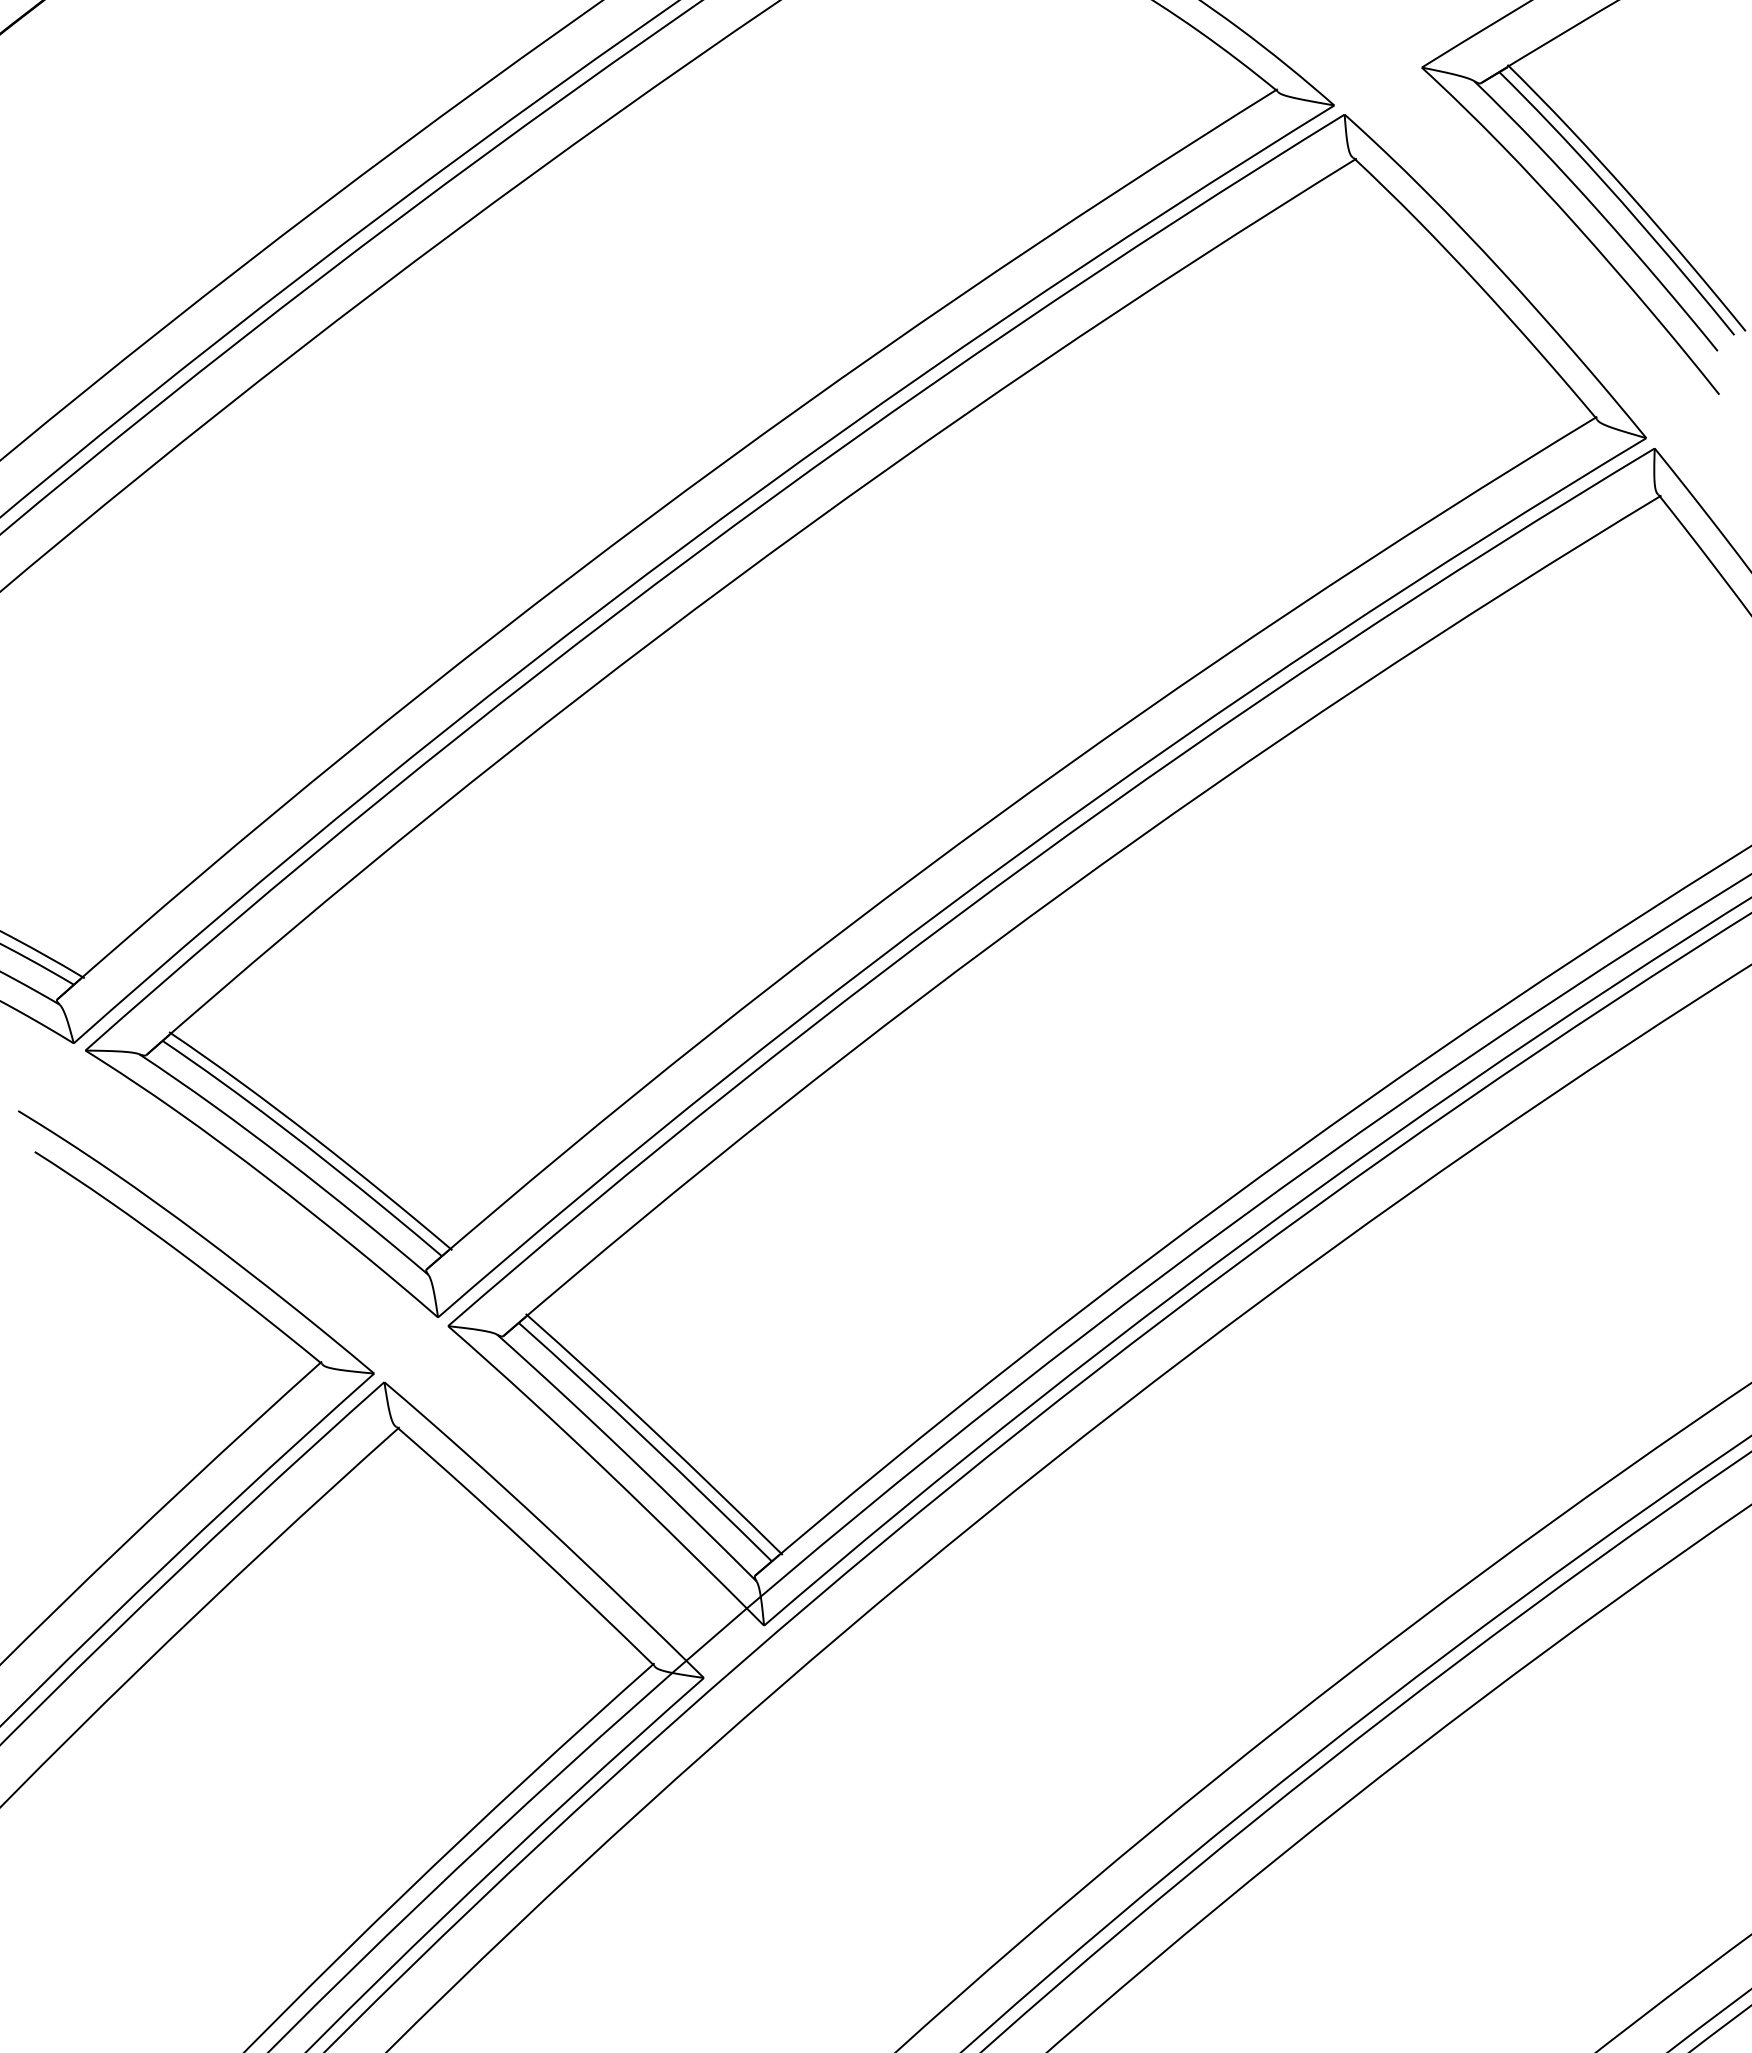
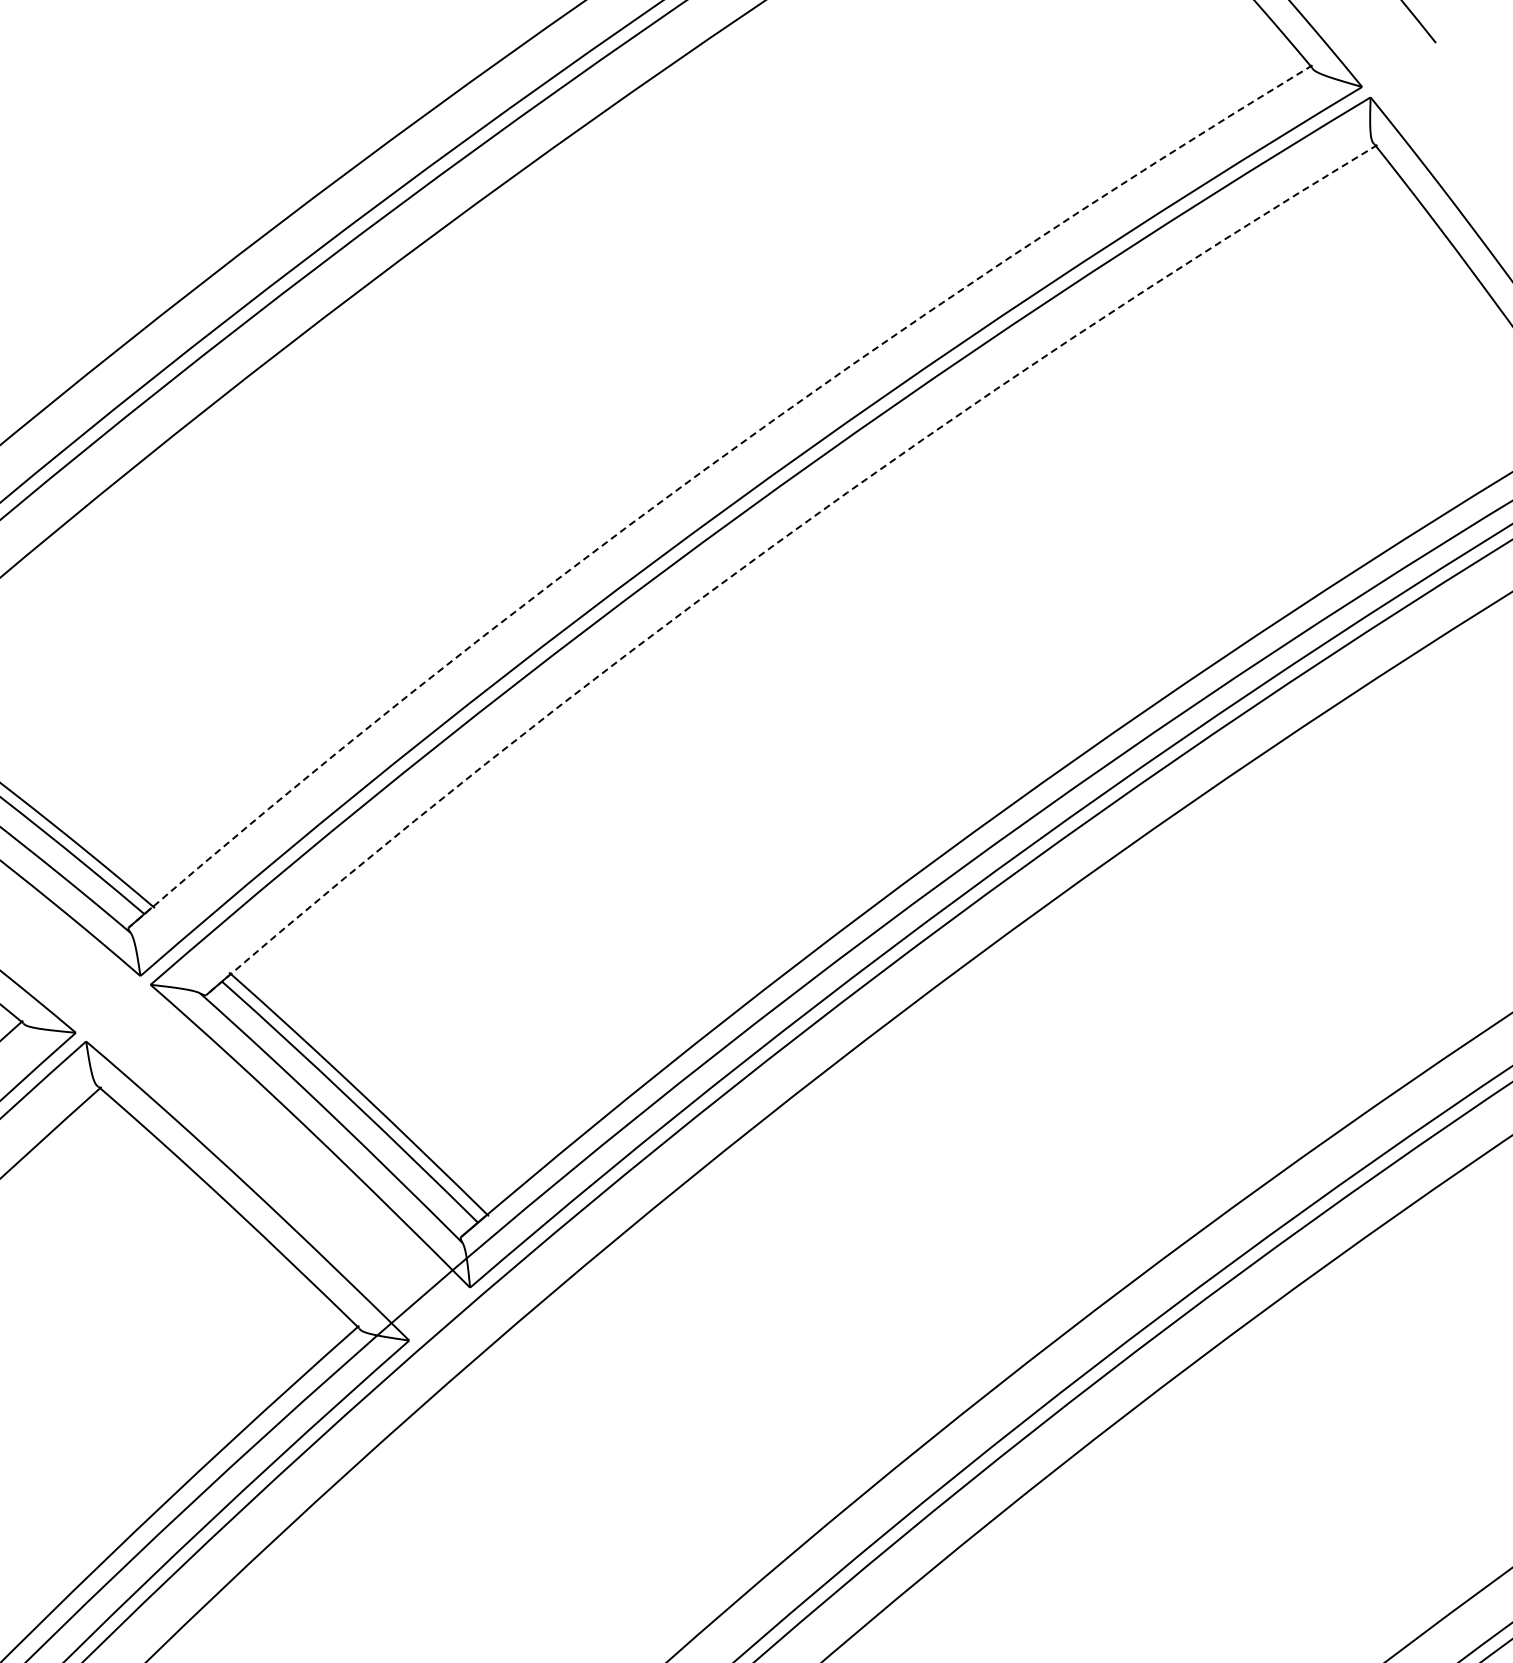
arc: (993, 818) -> (702, 471), solid -> dashed
arc: (1064, 891) -> (773, 545), solid -> dashed

